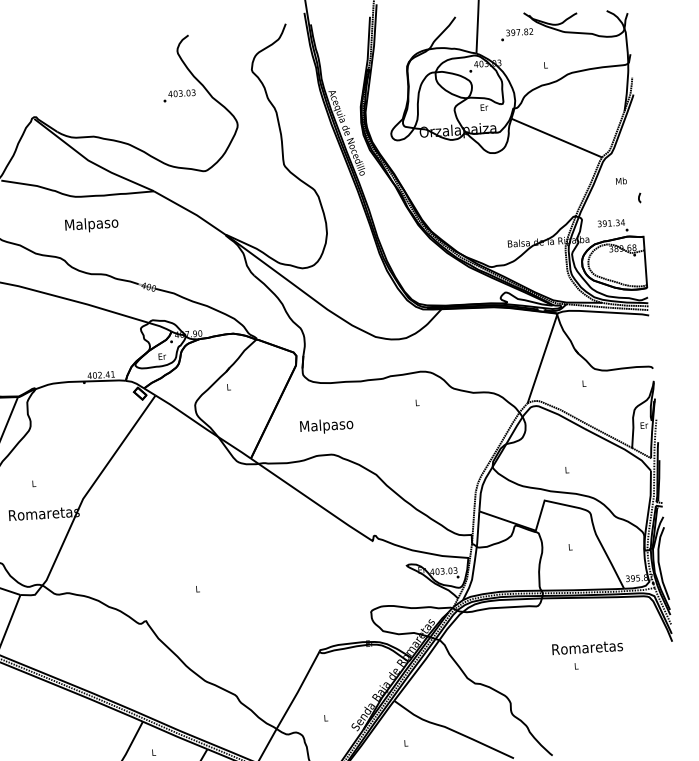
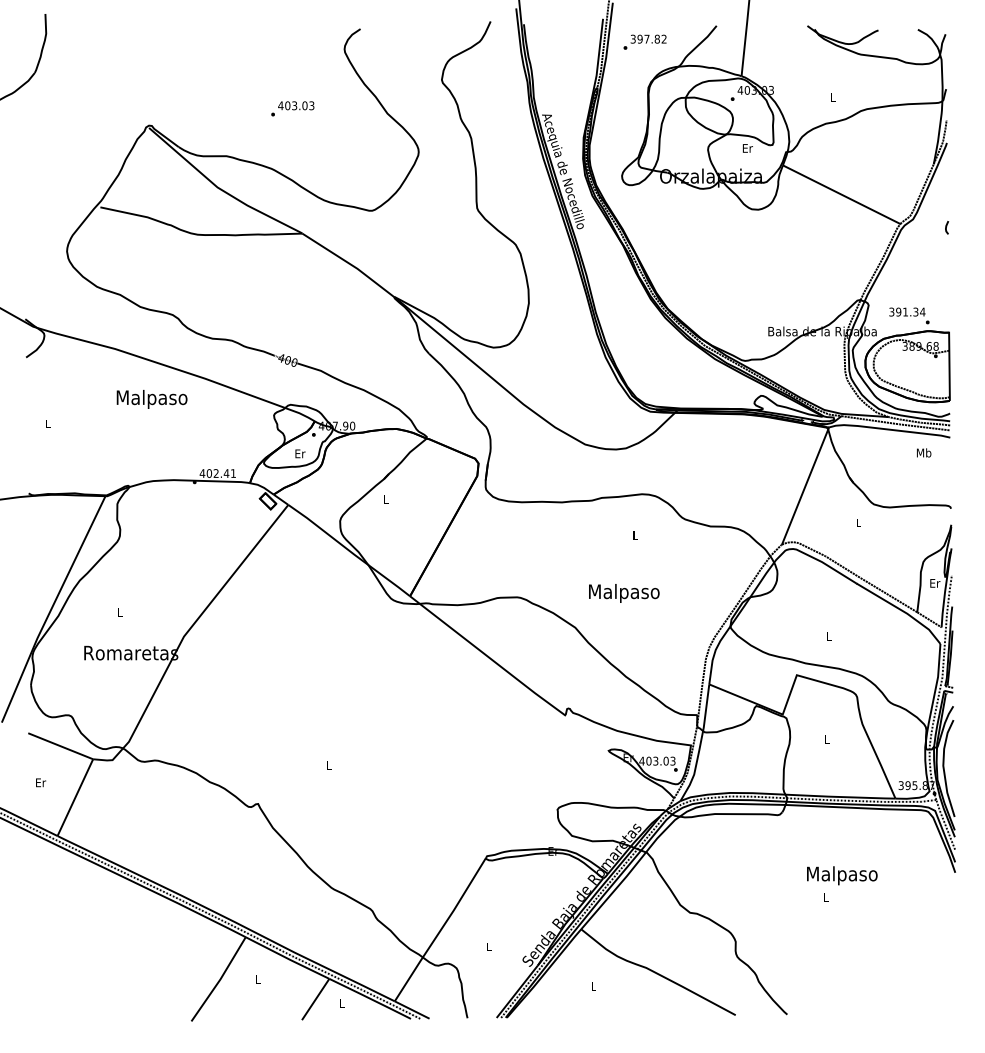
text: (516, 34) -> (644, 41), moved
text: (179, 95) -> (292, 108), moved
text: (621, 180) -> (924, 452), moved
curve: (640, 197) -> (947, 226), moved
text: (91, 225) -> (151, 399), moved
text: (326, 426) -> (624, 593), moved
text: (587, 648) -> (842, 875), Romaretas -> Malpaso

